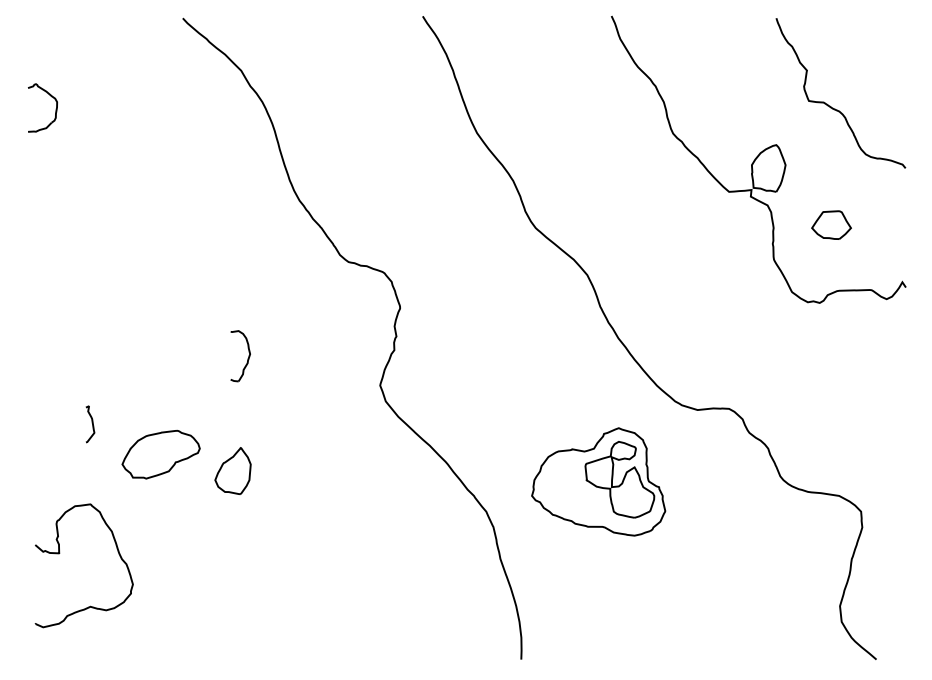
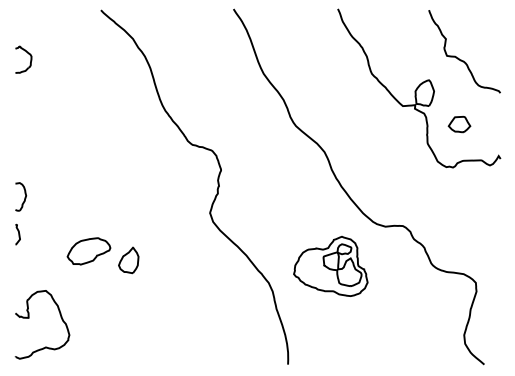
part: (241, 355) -> (21, 196), moved
curve: (91, 424) -> (18, 234), moved
part: (60, 554) -> (29, 318), moved

